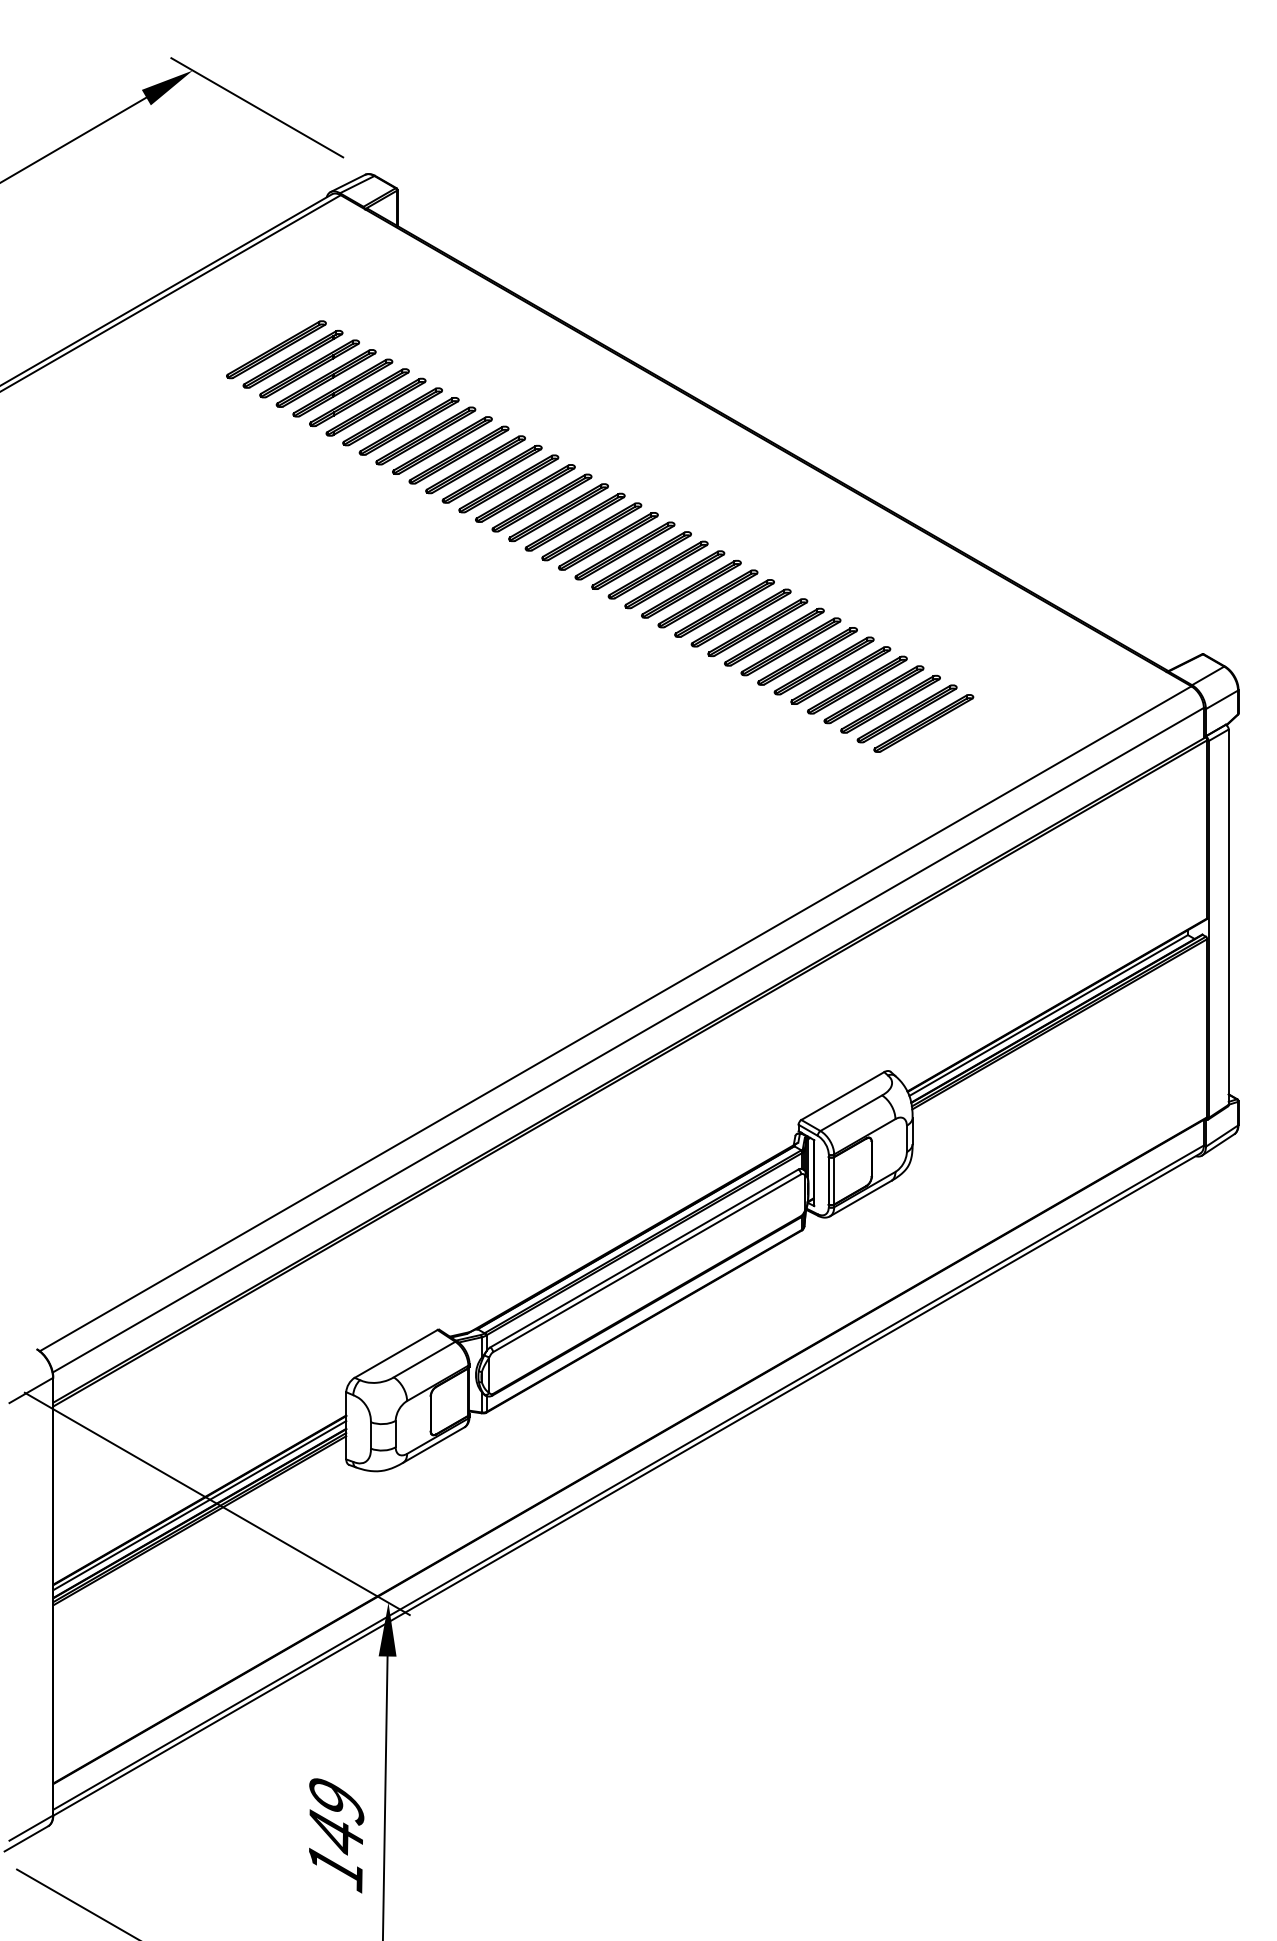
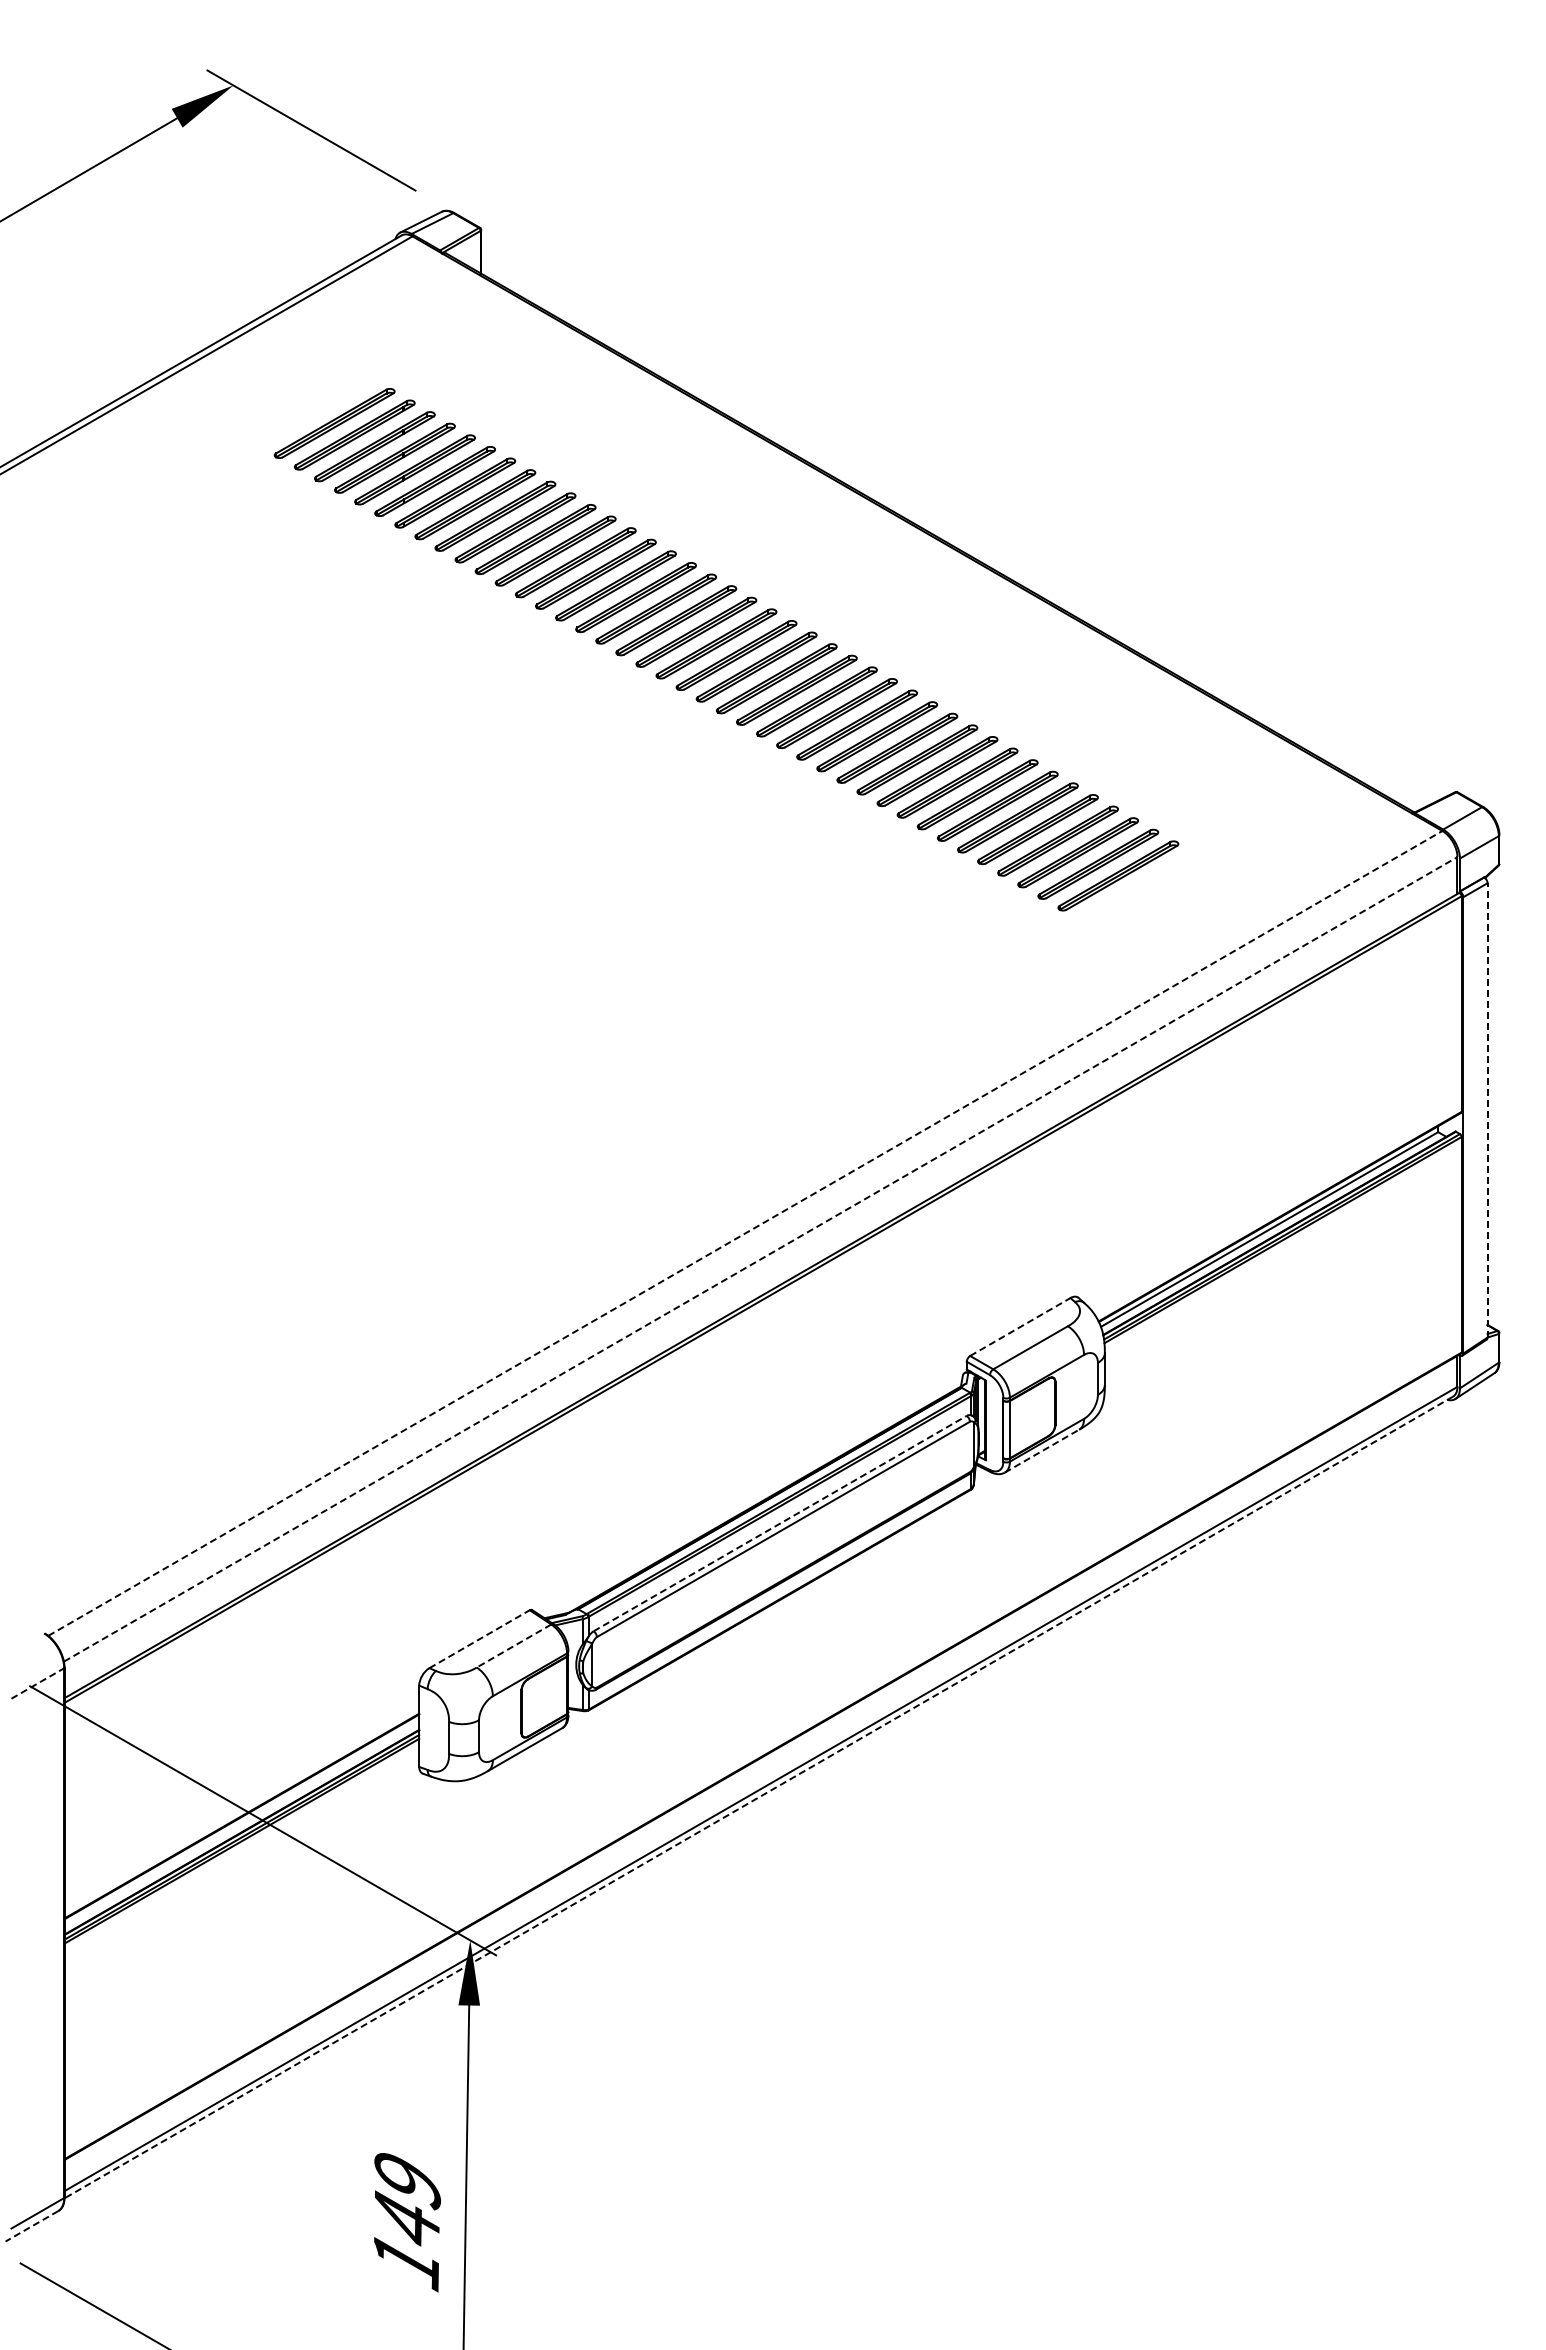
line: (1228, 916) -> (1487, 1109), solid -> dashed
line: (615, 1018) -> (745, 1233), solid -> dashed
line: (628, 1040) -> (760, 1259), solid -> dashed
line: (842, 1096) -> (1020, 1327), solid -> dashed
line: (861, 1198) -> (1042, 1451), solid -> dashed
line: (644, 1258) -> (780, 1523), solid -> dashed
line: (396, 1354) -> (479, 1639), solid -> dashed
line: (424, 1359) -> (513, 1646), solid -> dashed
line: (31, 1390) -> (38, 1683), solid -> dashed
line: (626, 1484) -> (758, 1797), solid -> dashed
line: (199, 1505) -> (241, 1822), removed
line: (26, 1839) -> (31, 2226), solid -> dashed

